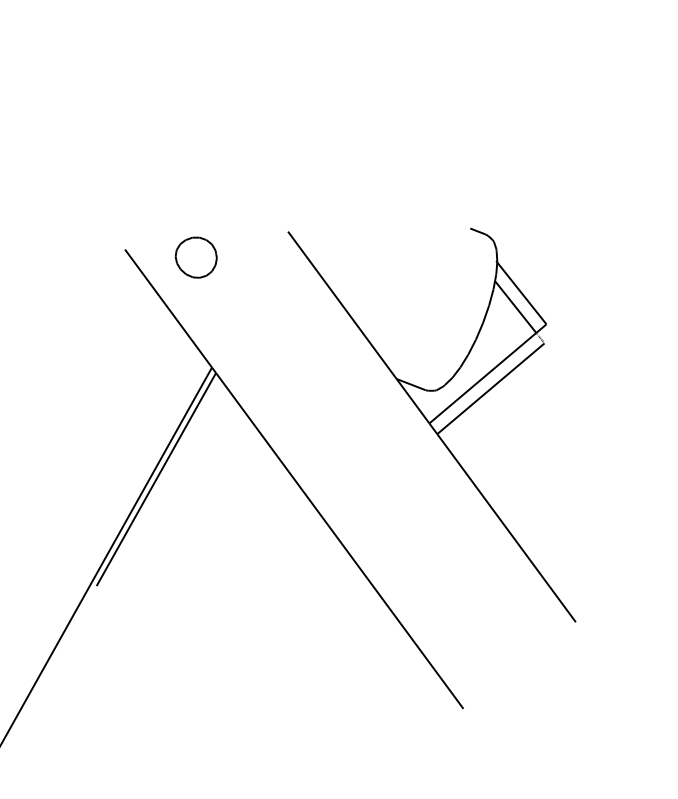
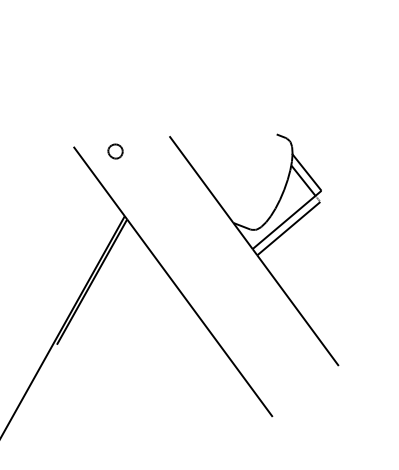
part: (196, 257) -> (115, 151), size x0.6

